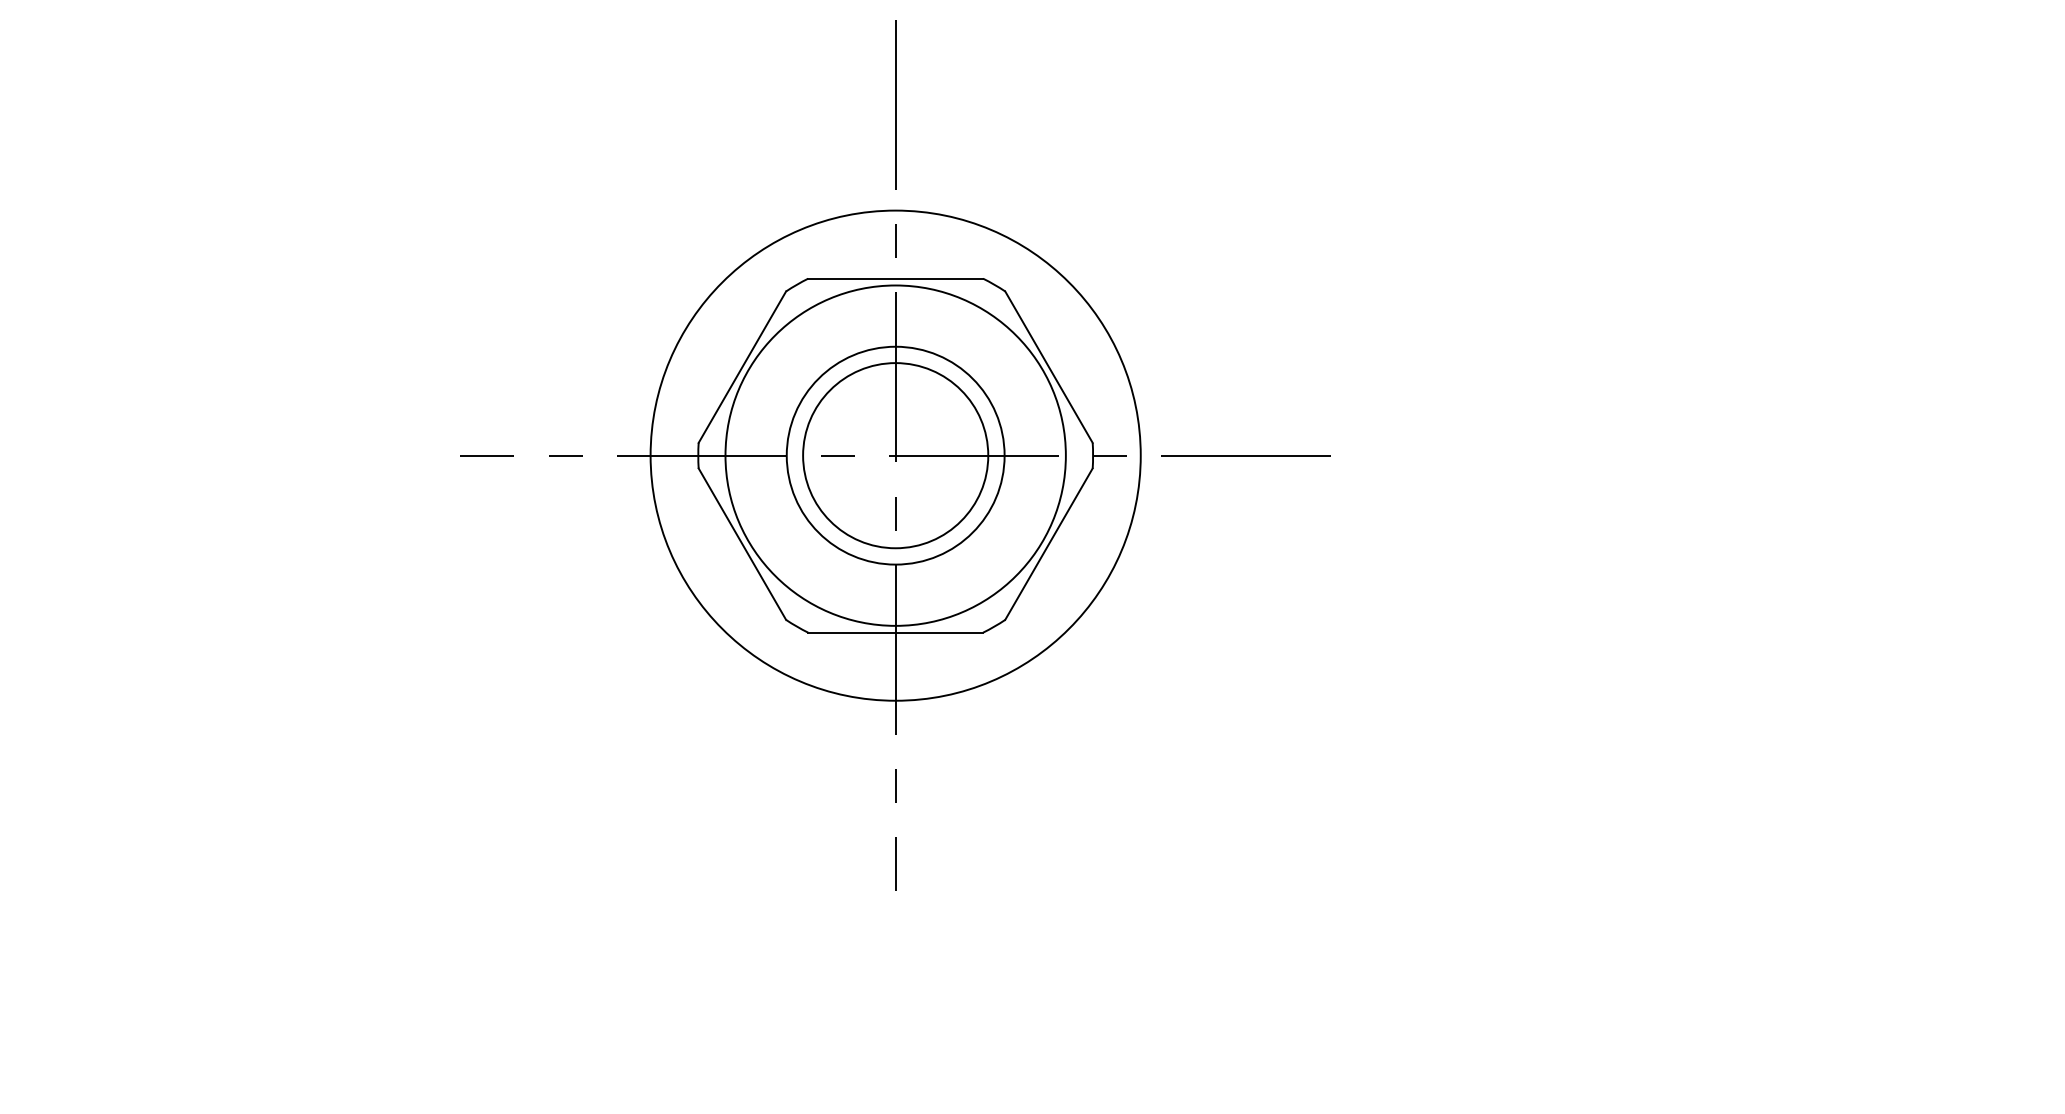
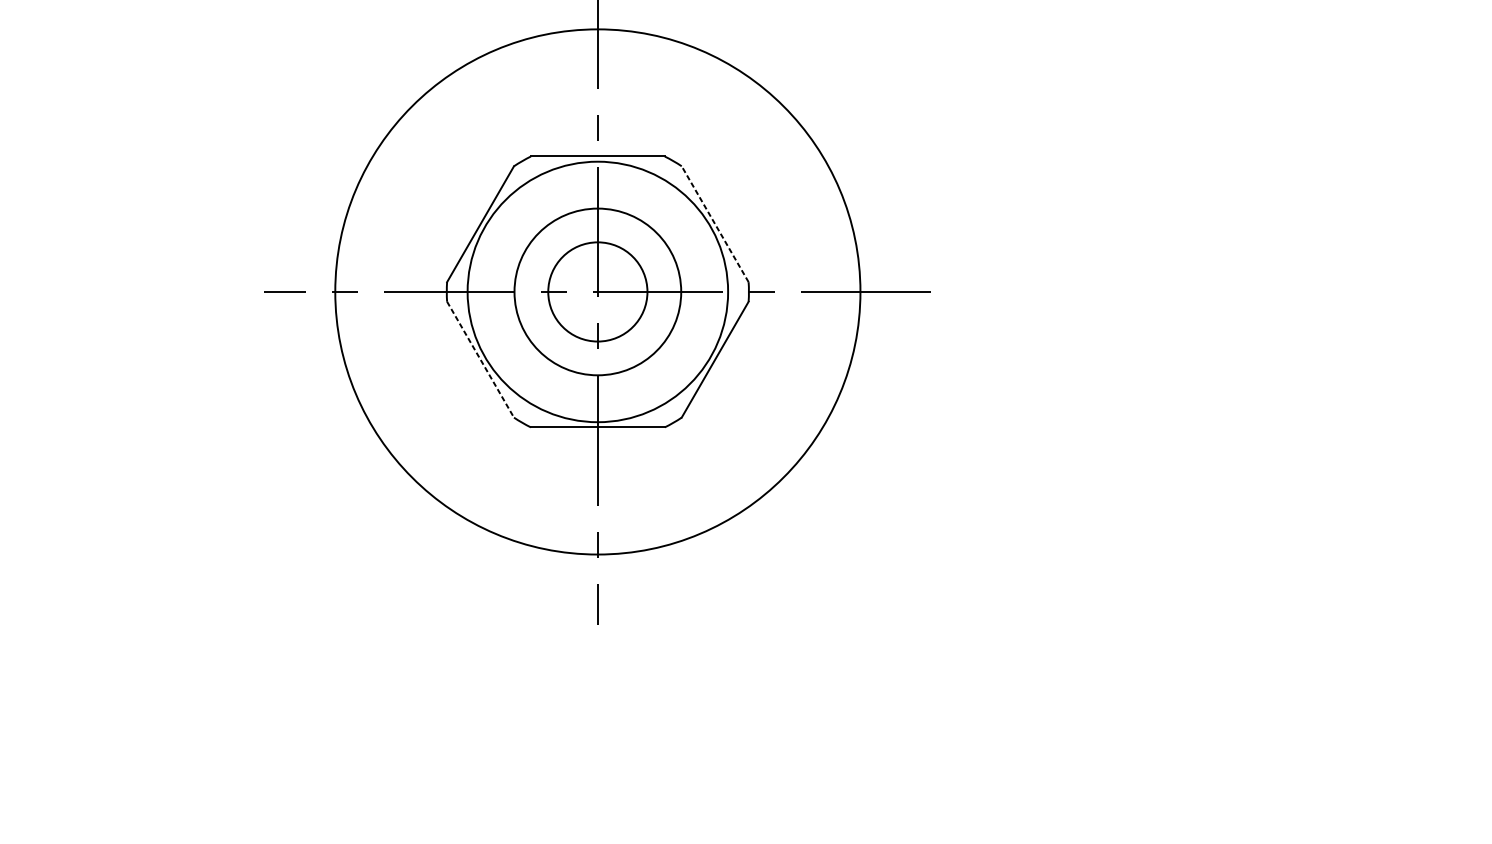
line: (1048, 366) -> (714, 223), solid -> dashed
circle: (895, 455) -> (597, 291), size x0.7
circle: (895, 455) -> (597, 291), size x1.4
line: (742, 544) -> (480, 359), solid -> dashed

